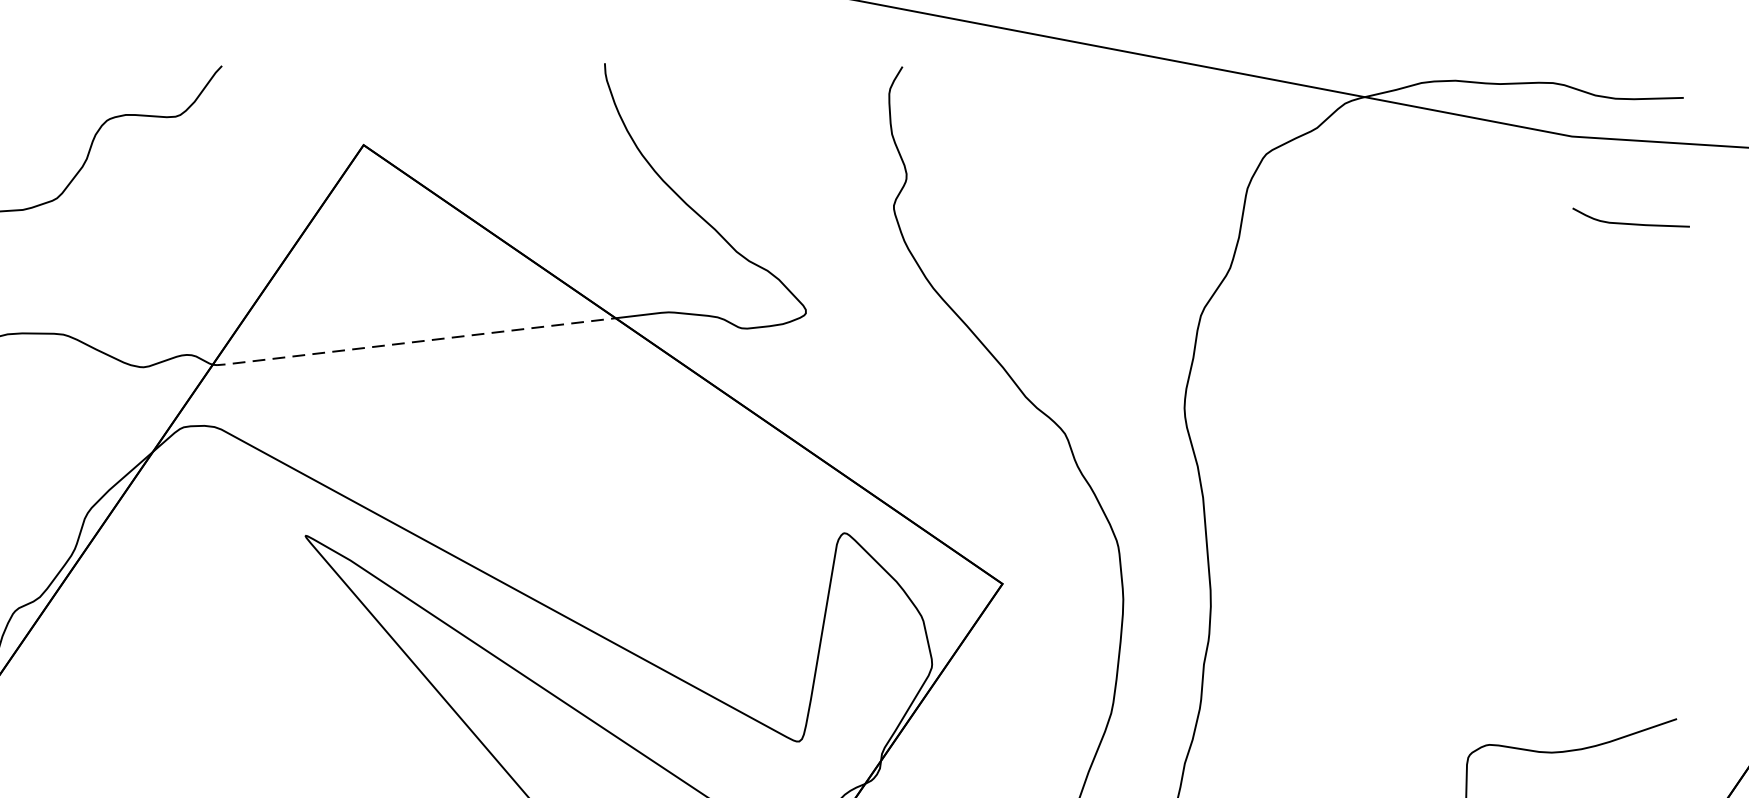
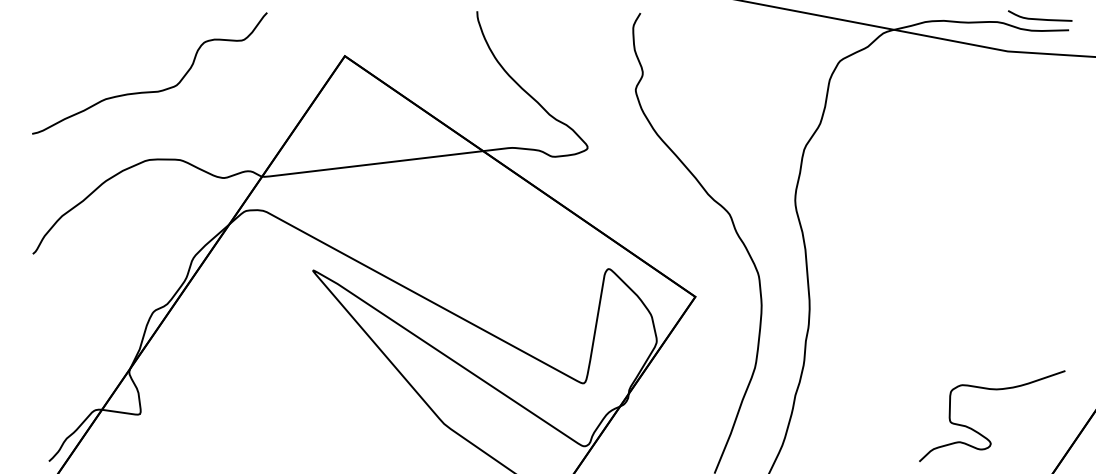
curve: (1631, 222) -> (1040, 18), moved
line: (412, 342) -> (371, 164), dashed -> solid

